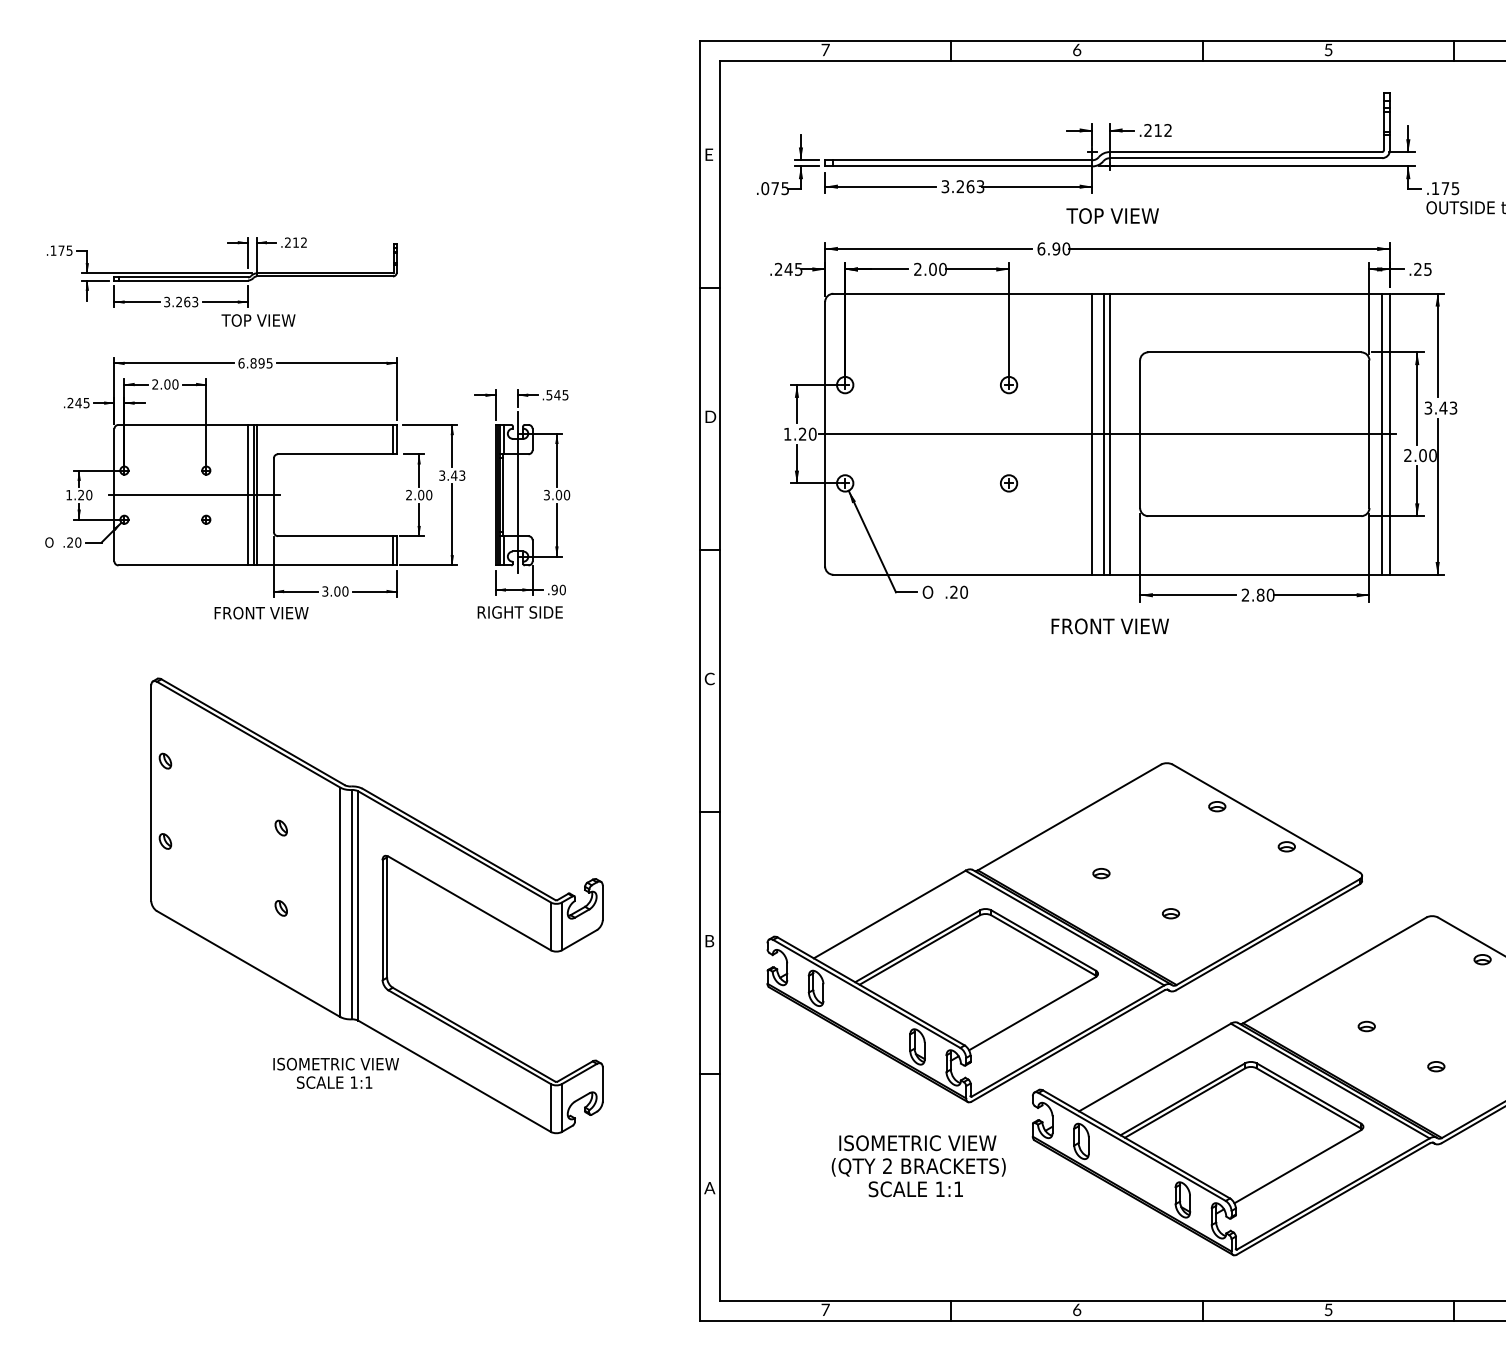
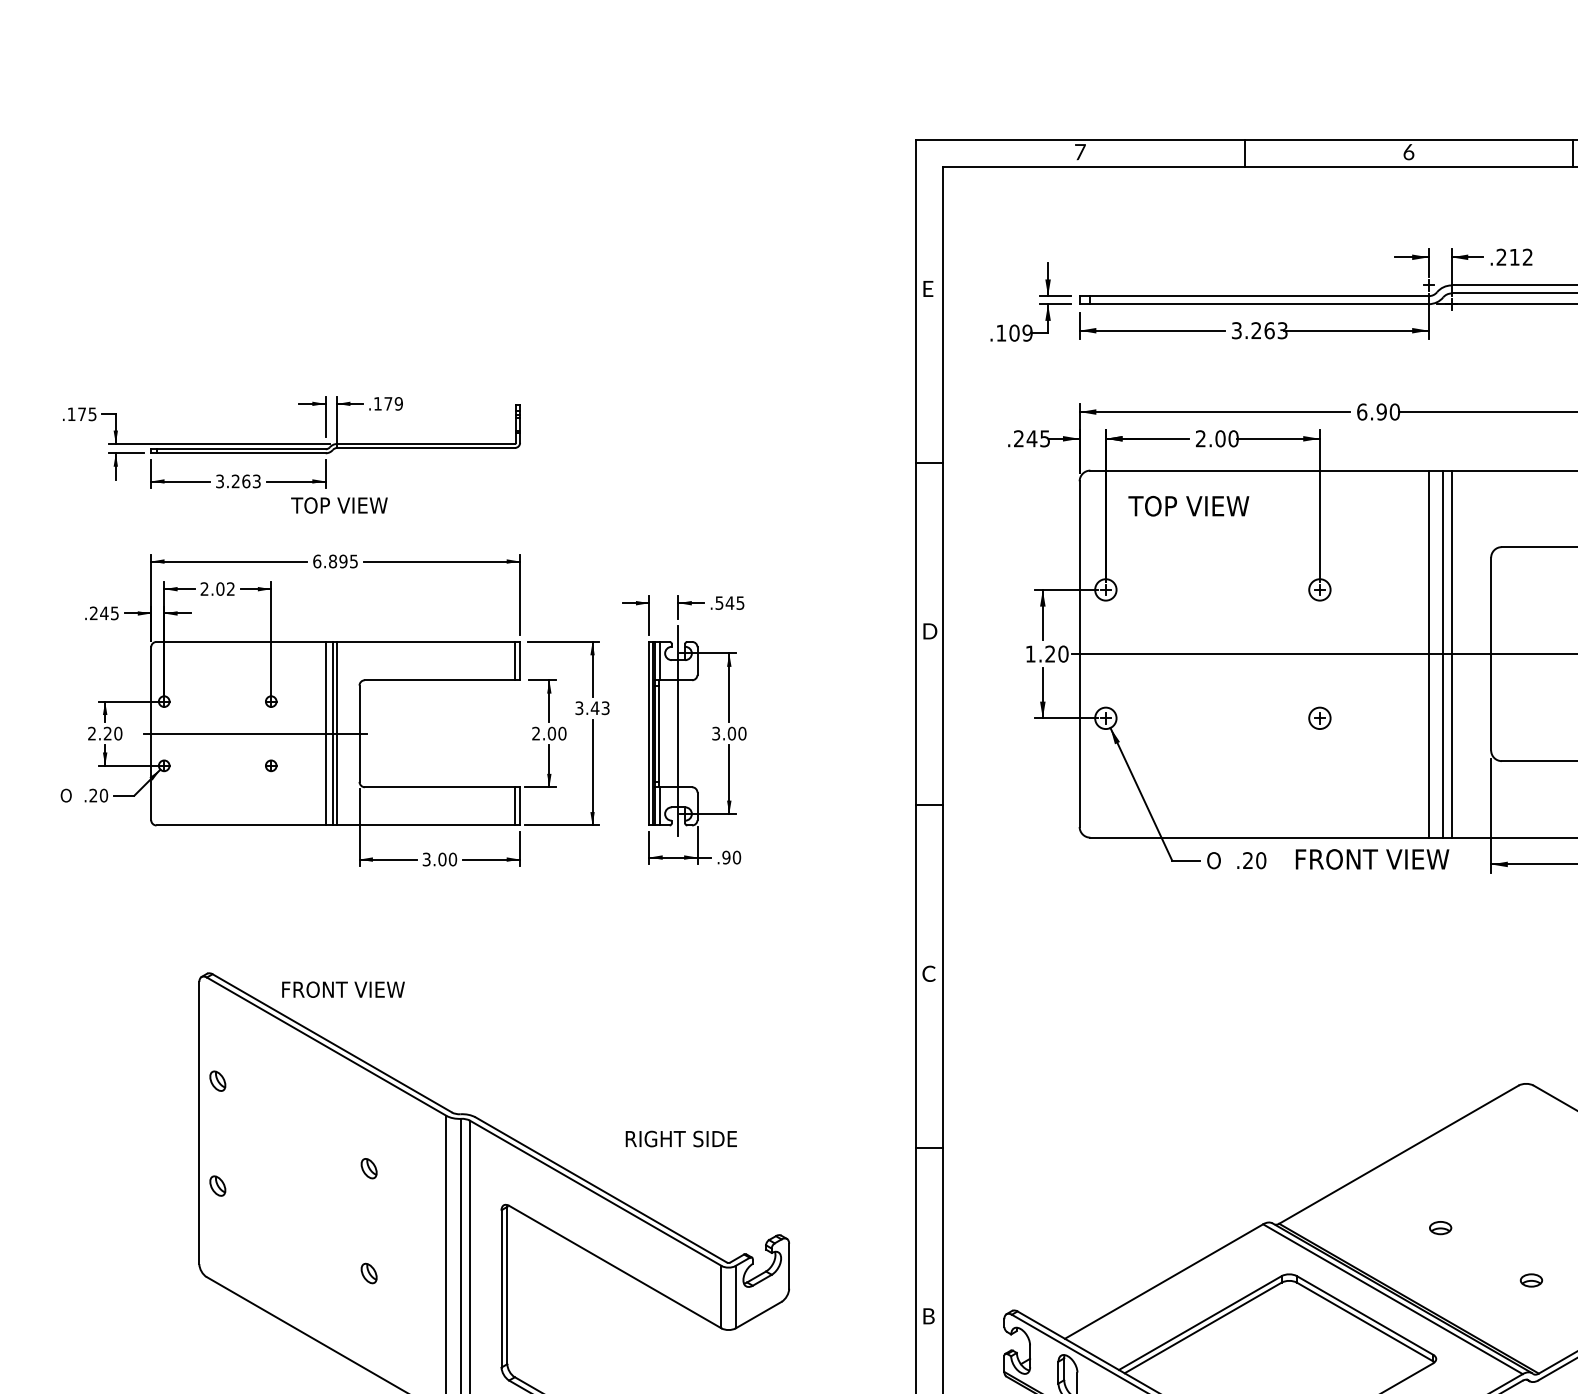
text: (775, 188) -> (1014, 333), .075 -> .109
text: (1112, 215) -> (1188, 505), moved
text: (296, 242) -> (389, 403), .212 -> .179
text: (175, 384) -> (230, 589), 2.00 -> 2.02
text: (68, 494) -> (91, 732), 1.20 -> 2.20
text: (261, 612) -> (343, 988), moved
text: (519, 612) -> (680, 1139), moved
text: (1109, 626) -> (1371, 859), moved

